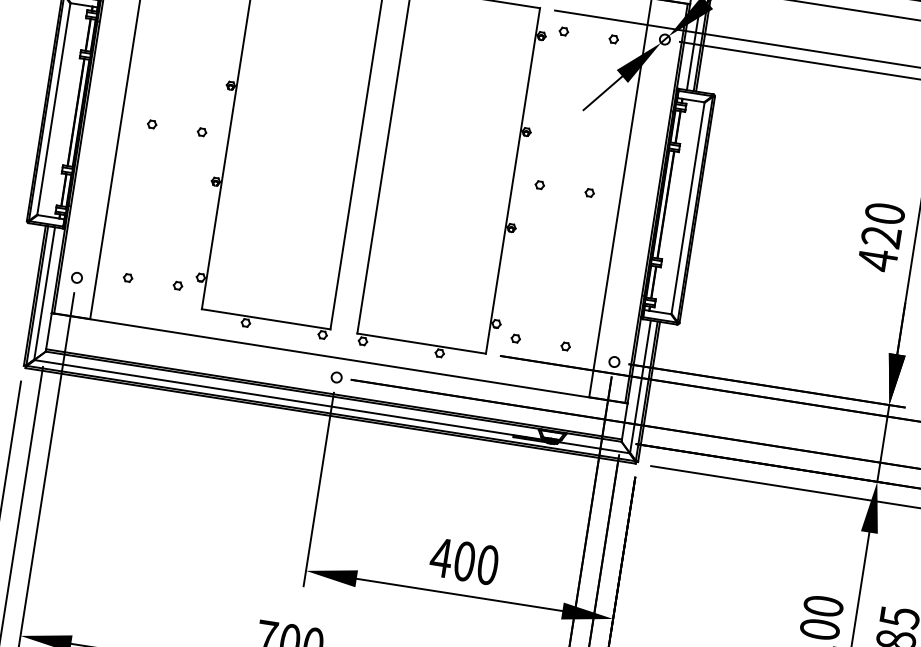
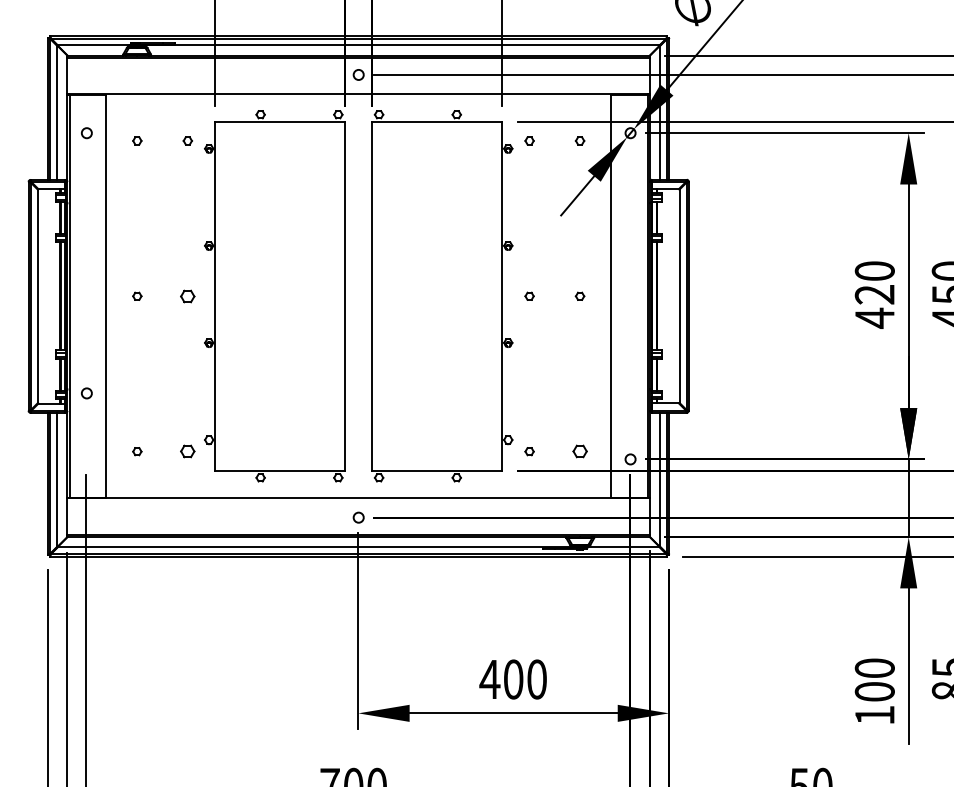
part: (201, 131) -> (187, 295), size x1.6
circle: (76, 277) -> (86, 393), moved
part: (177, 285) -> (187, 451), size x1.6
part: (565, 346) -> (579, 451), size x1.6

